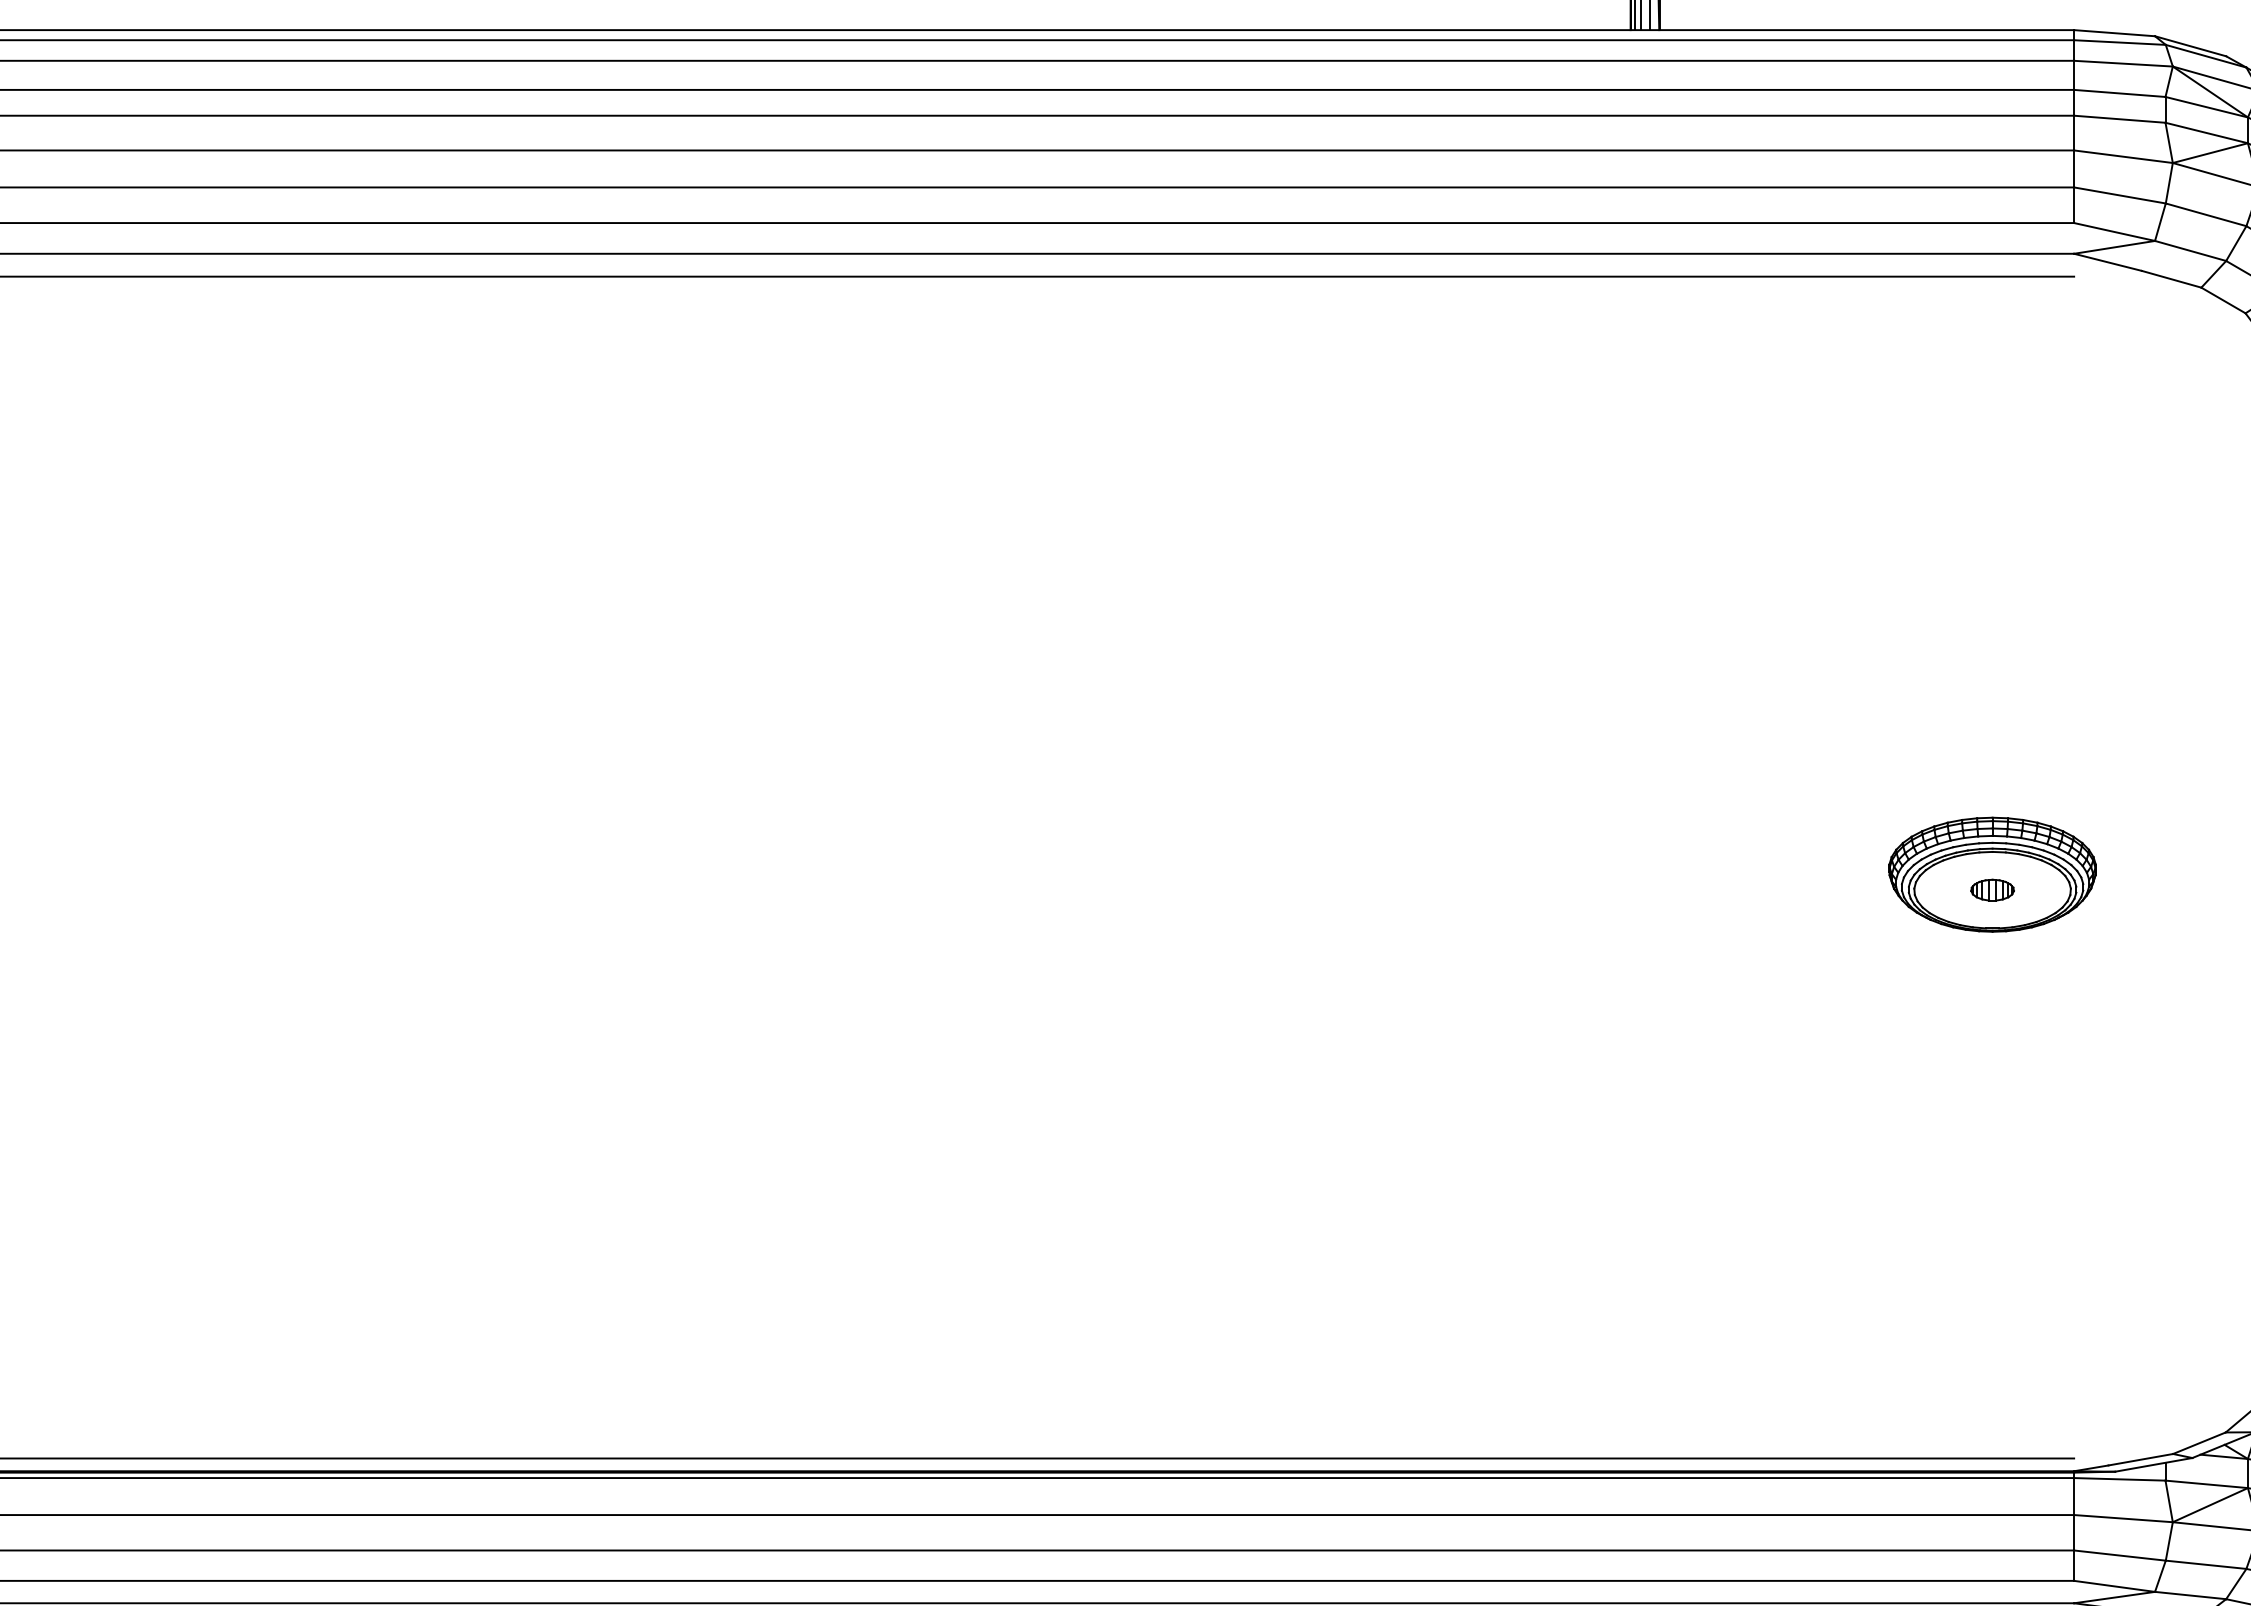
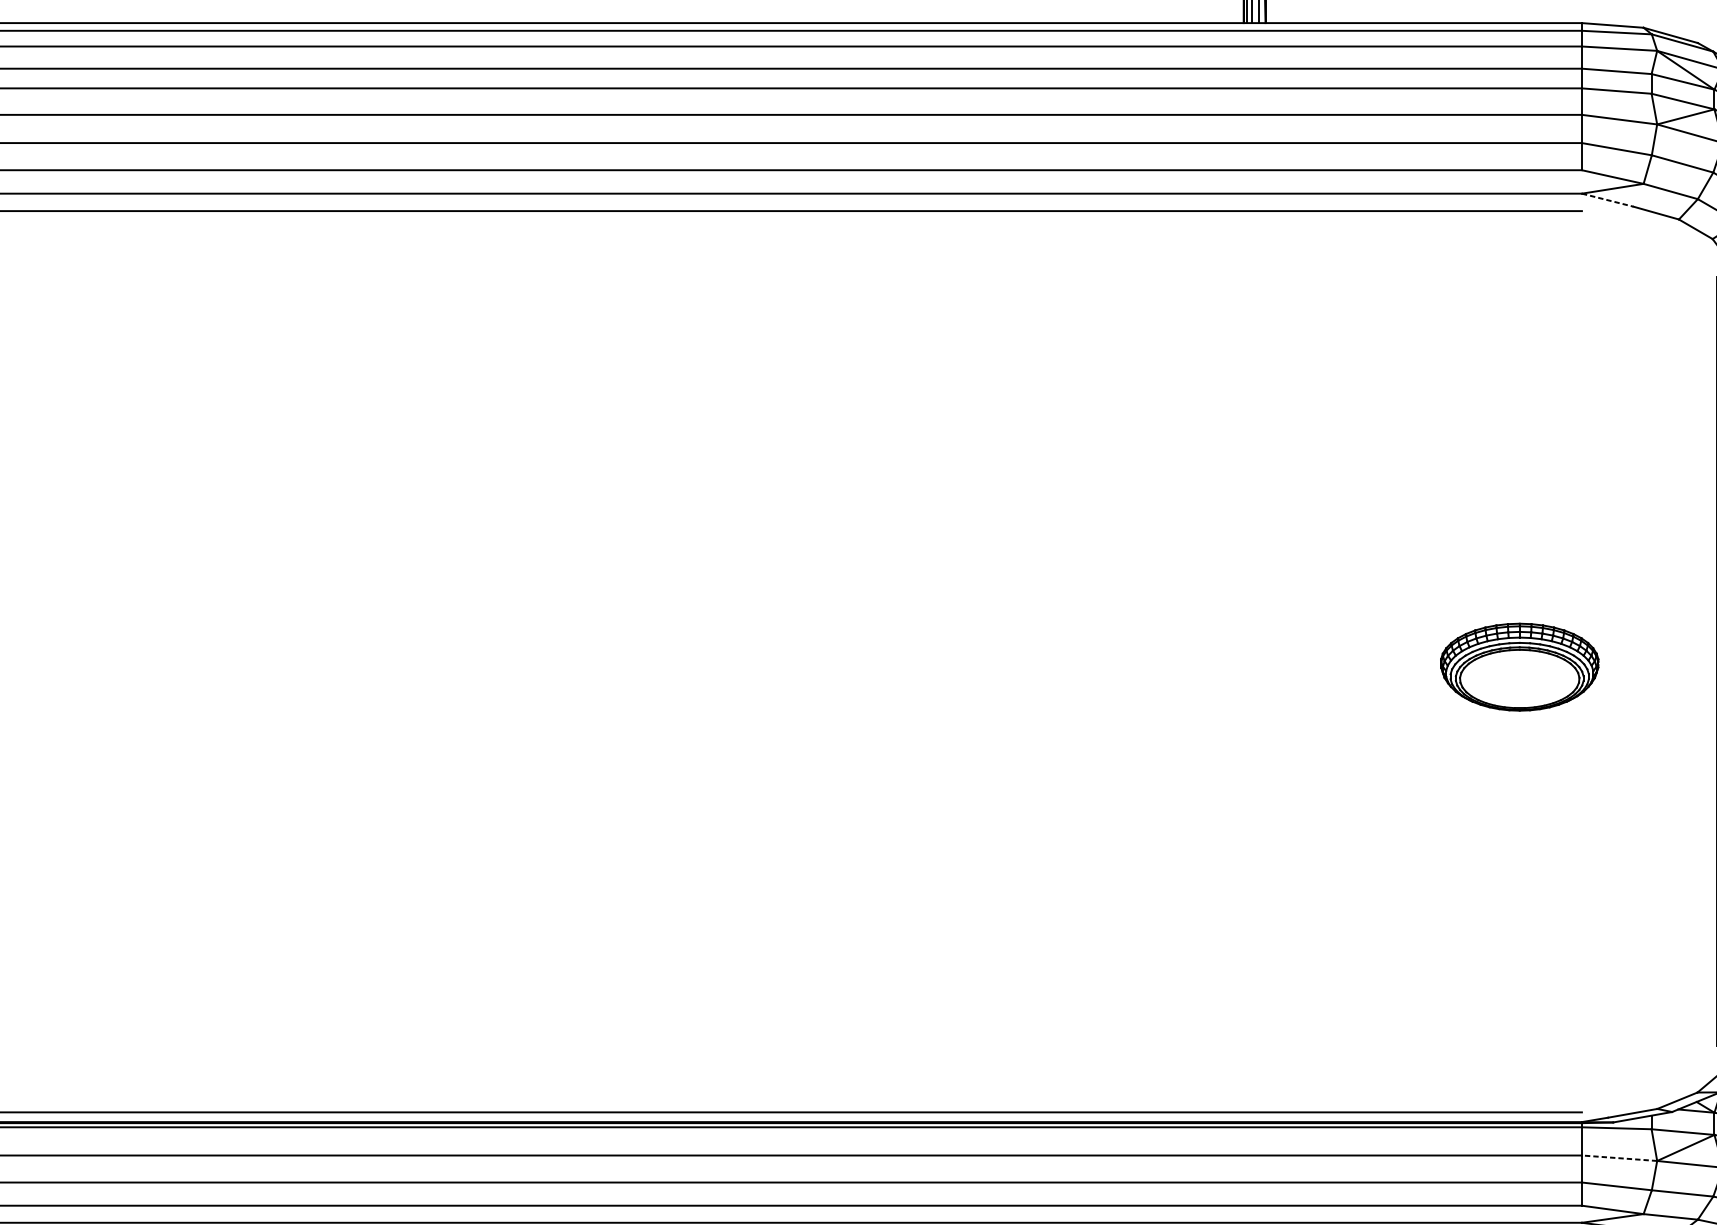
line: (2107, 262) -> (1607, 200), solid -> dashed
part: (1992, 889) -> (1519, 678), removed
line: (2122, 1518) -> (1618, 1158), solid -> dashed

